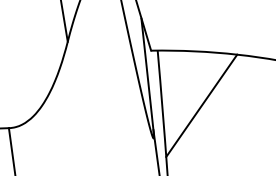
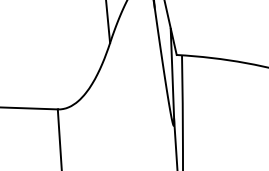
line: (200, 106) -> (213, 102), removed

